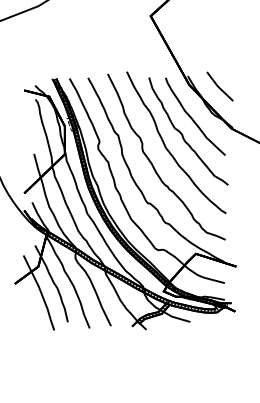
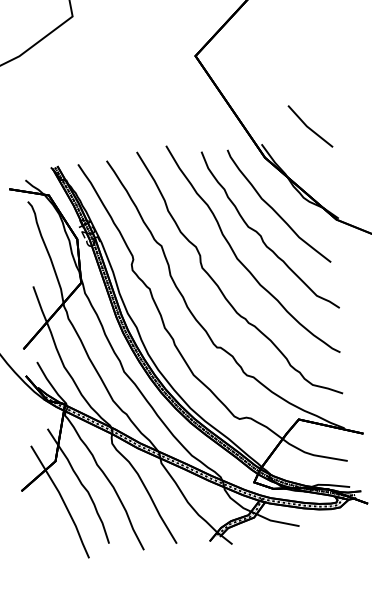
line: (219, 86) -> (309, 126), moved

